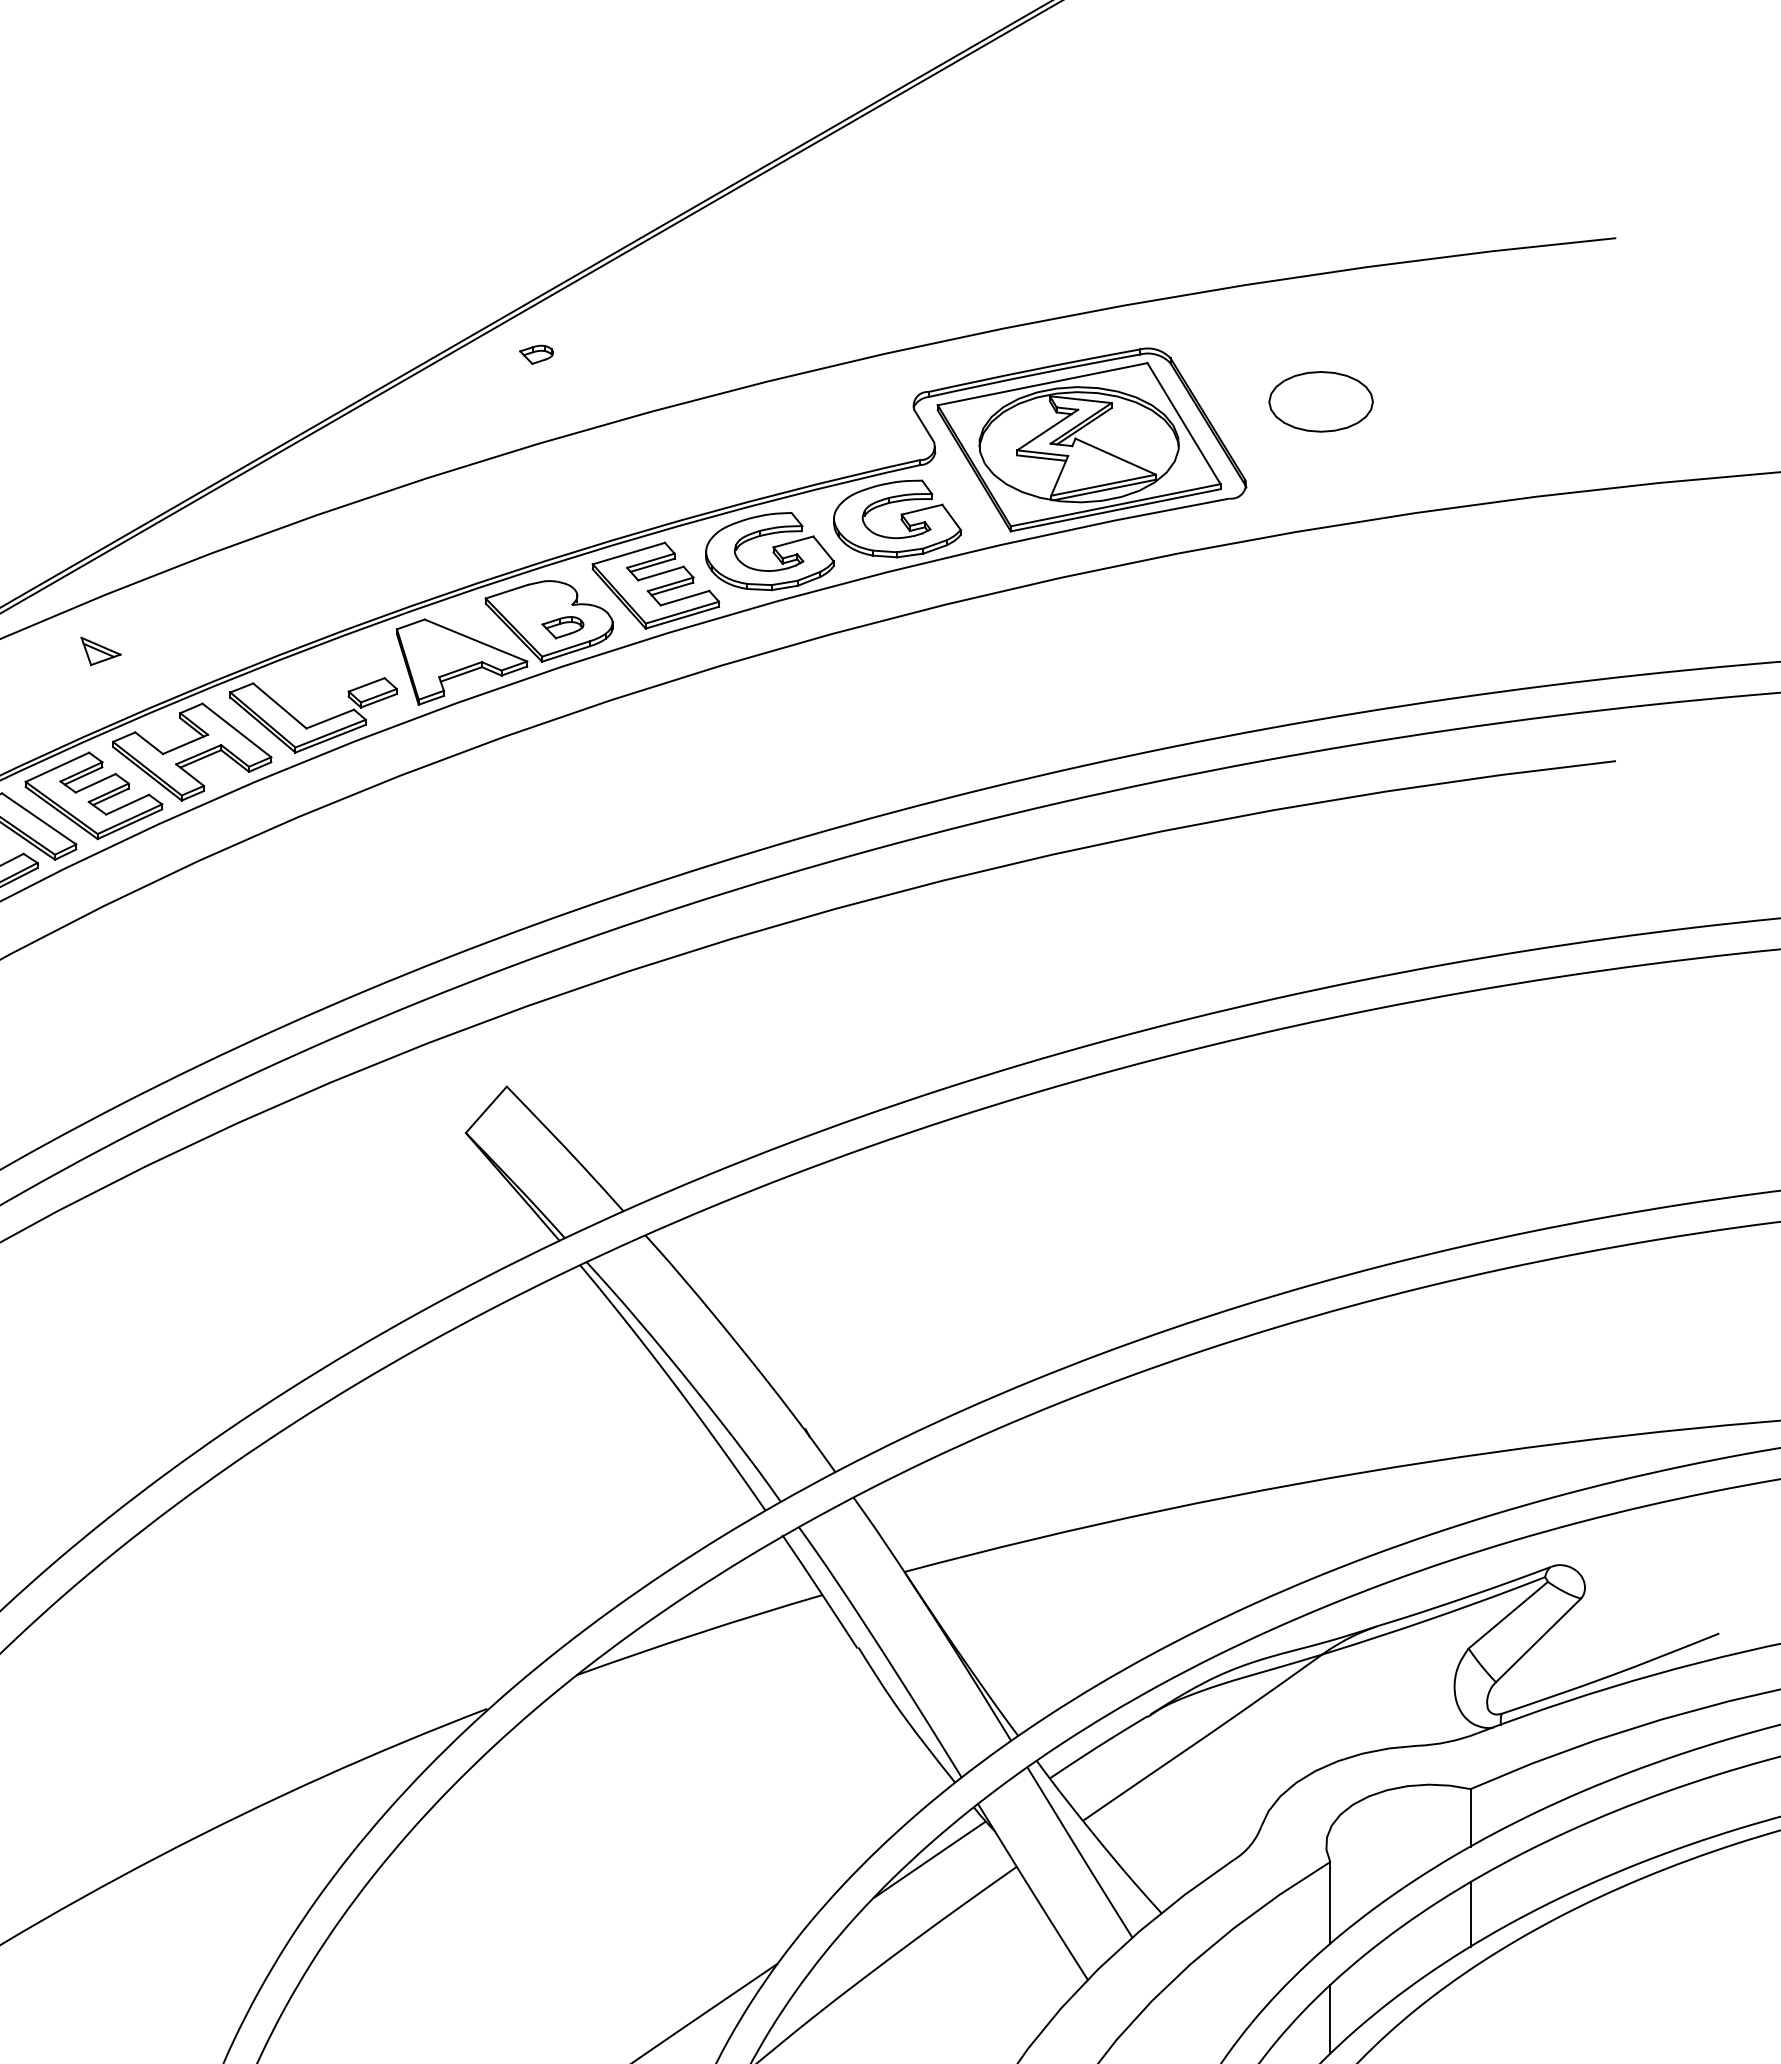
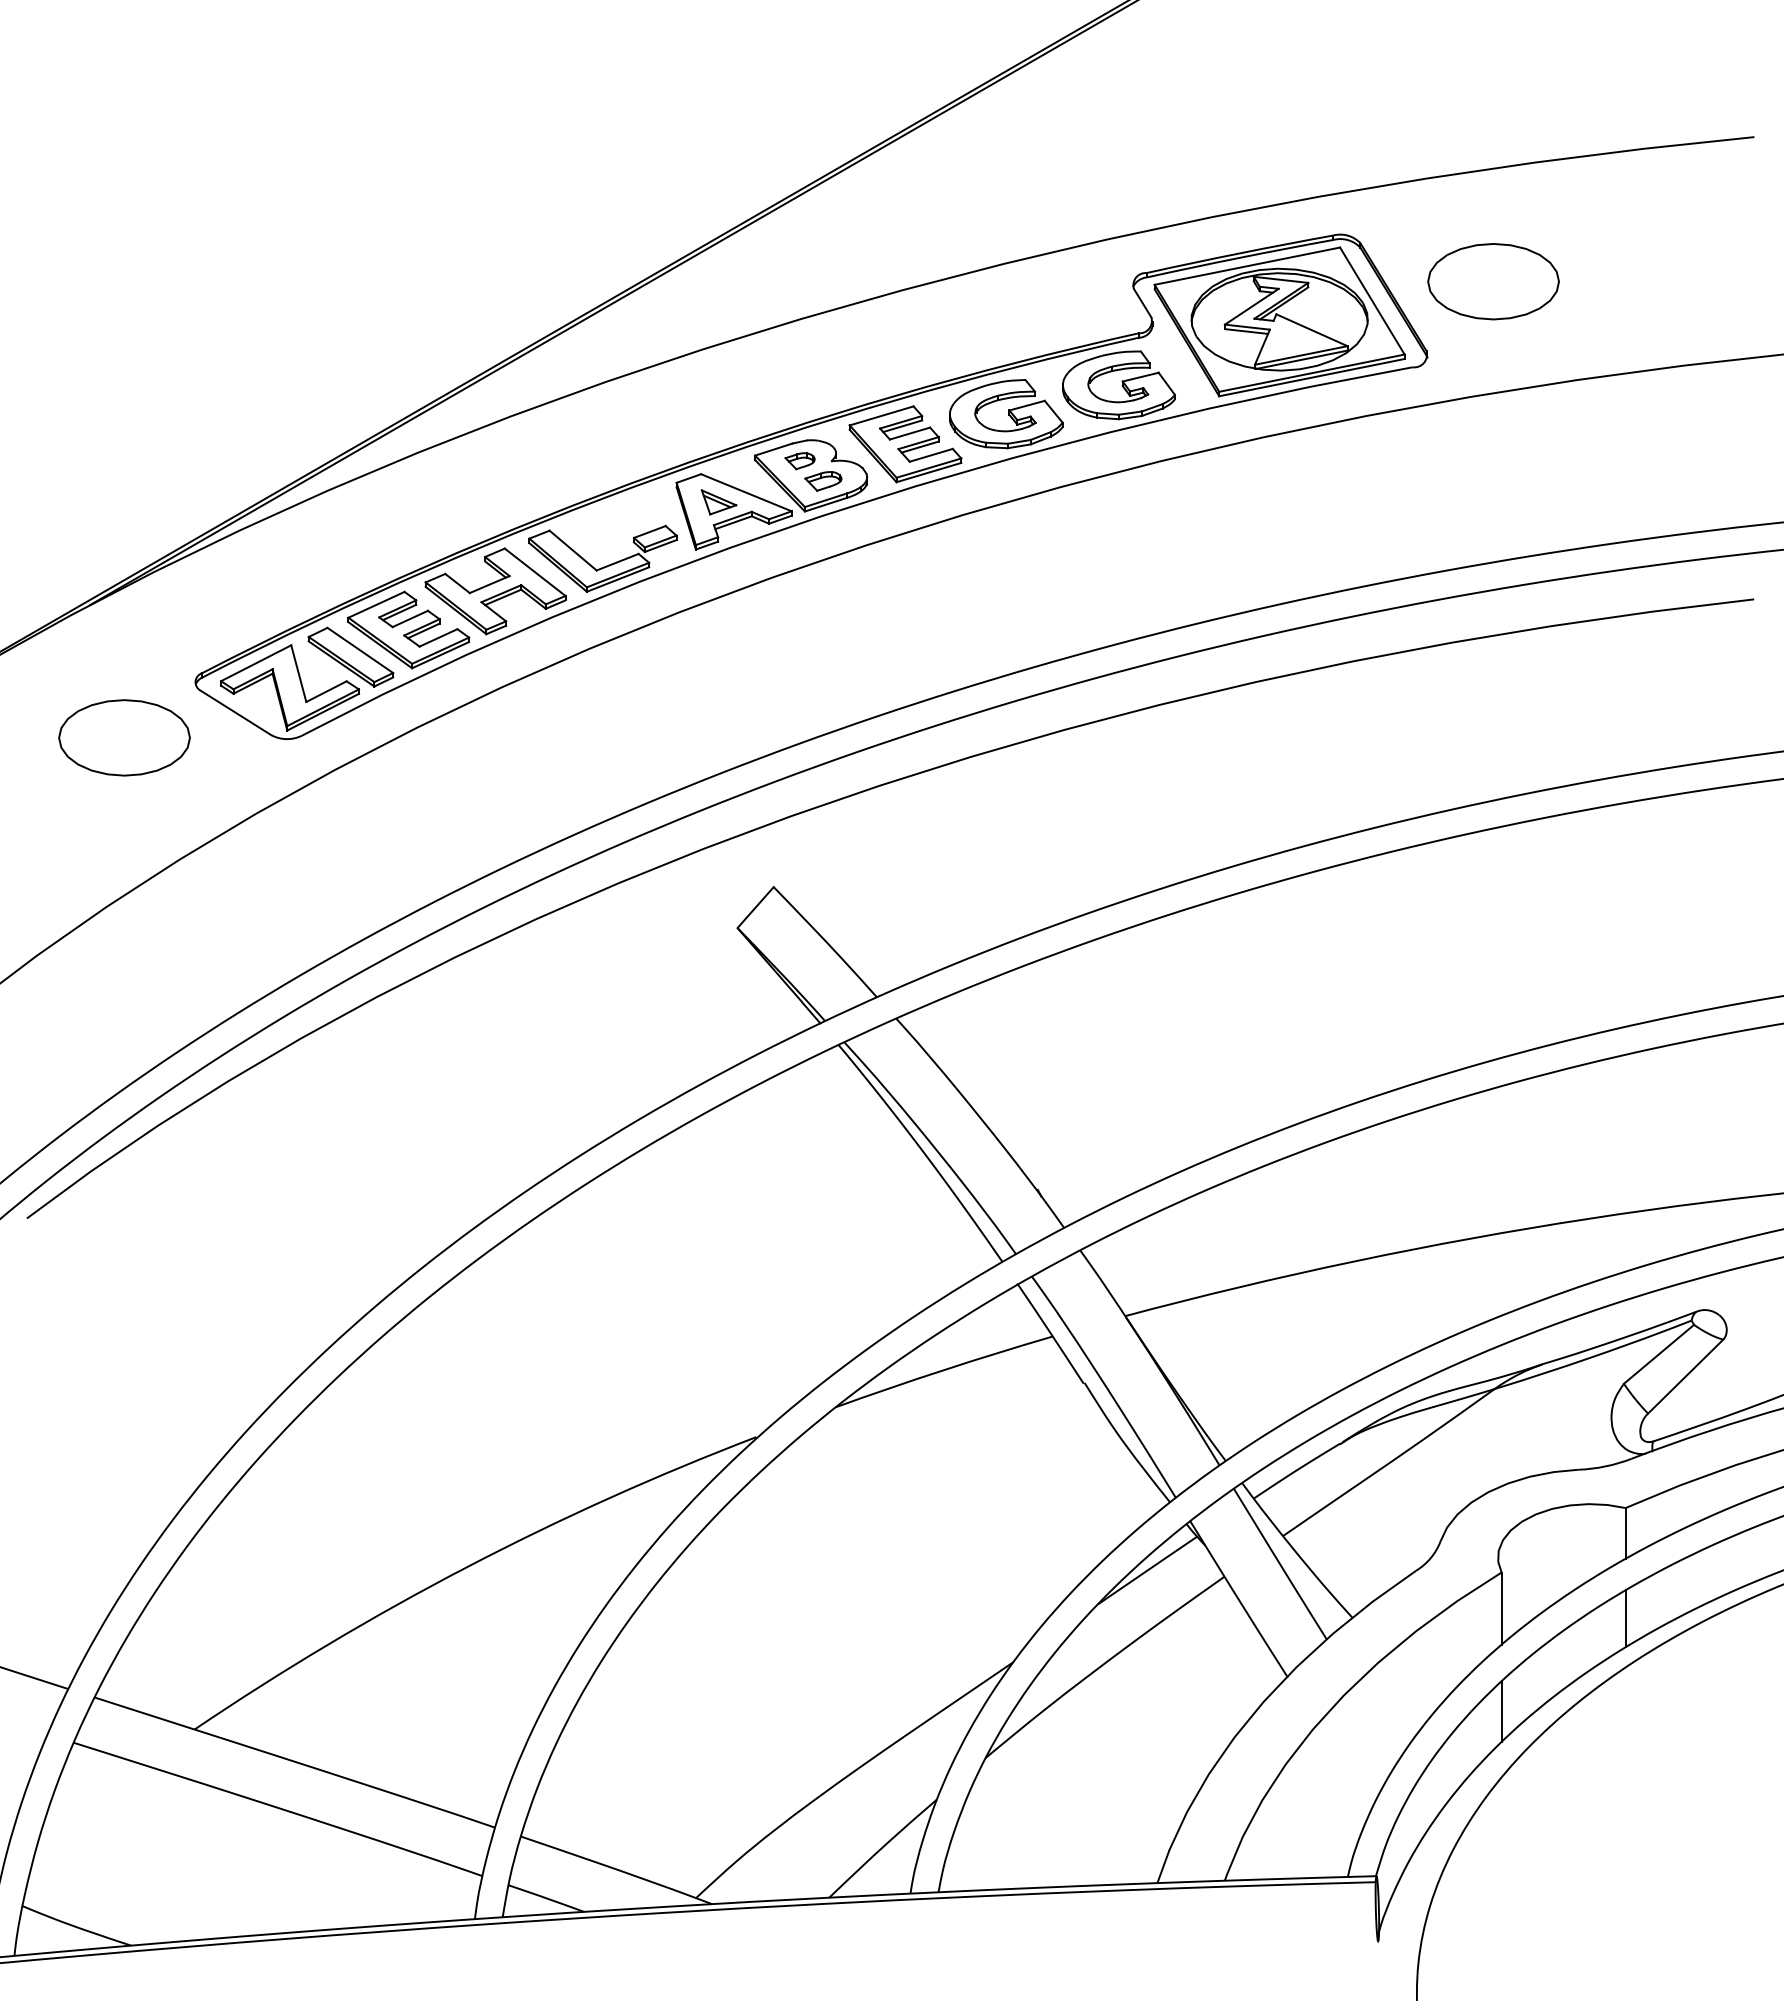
part: (535, 355) -> (799, 461), moved
part: (1321, 401) -> (1493, 281), size x1.43
part: (100, 651) -> (718, 502), moved

